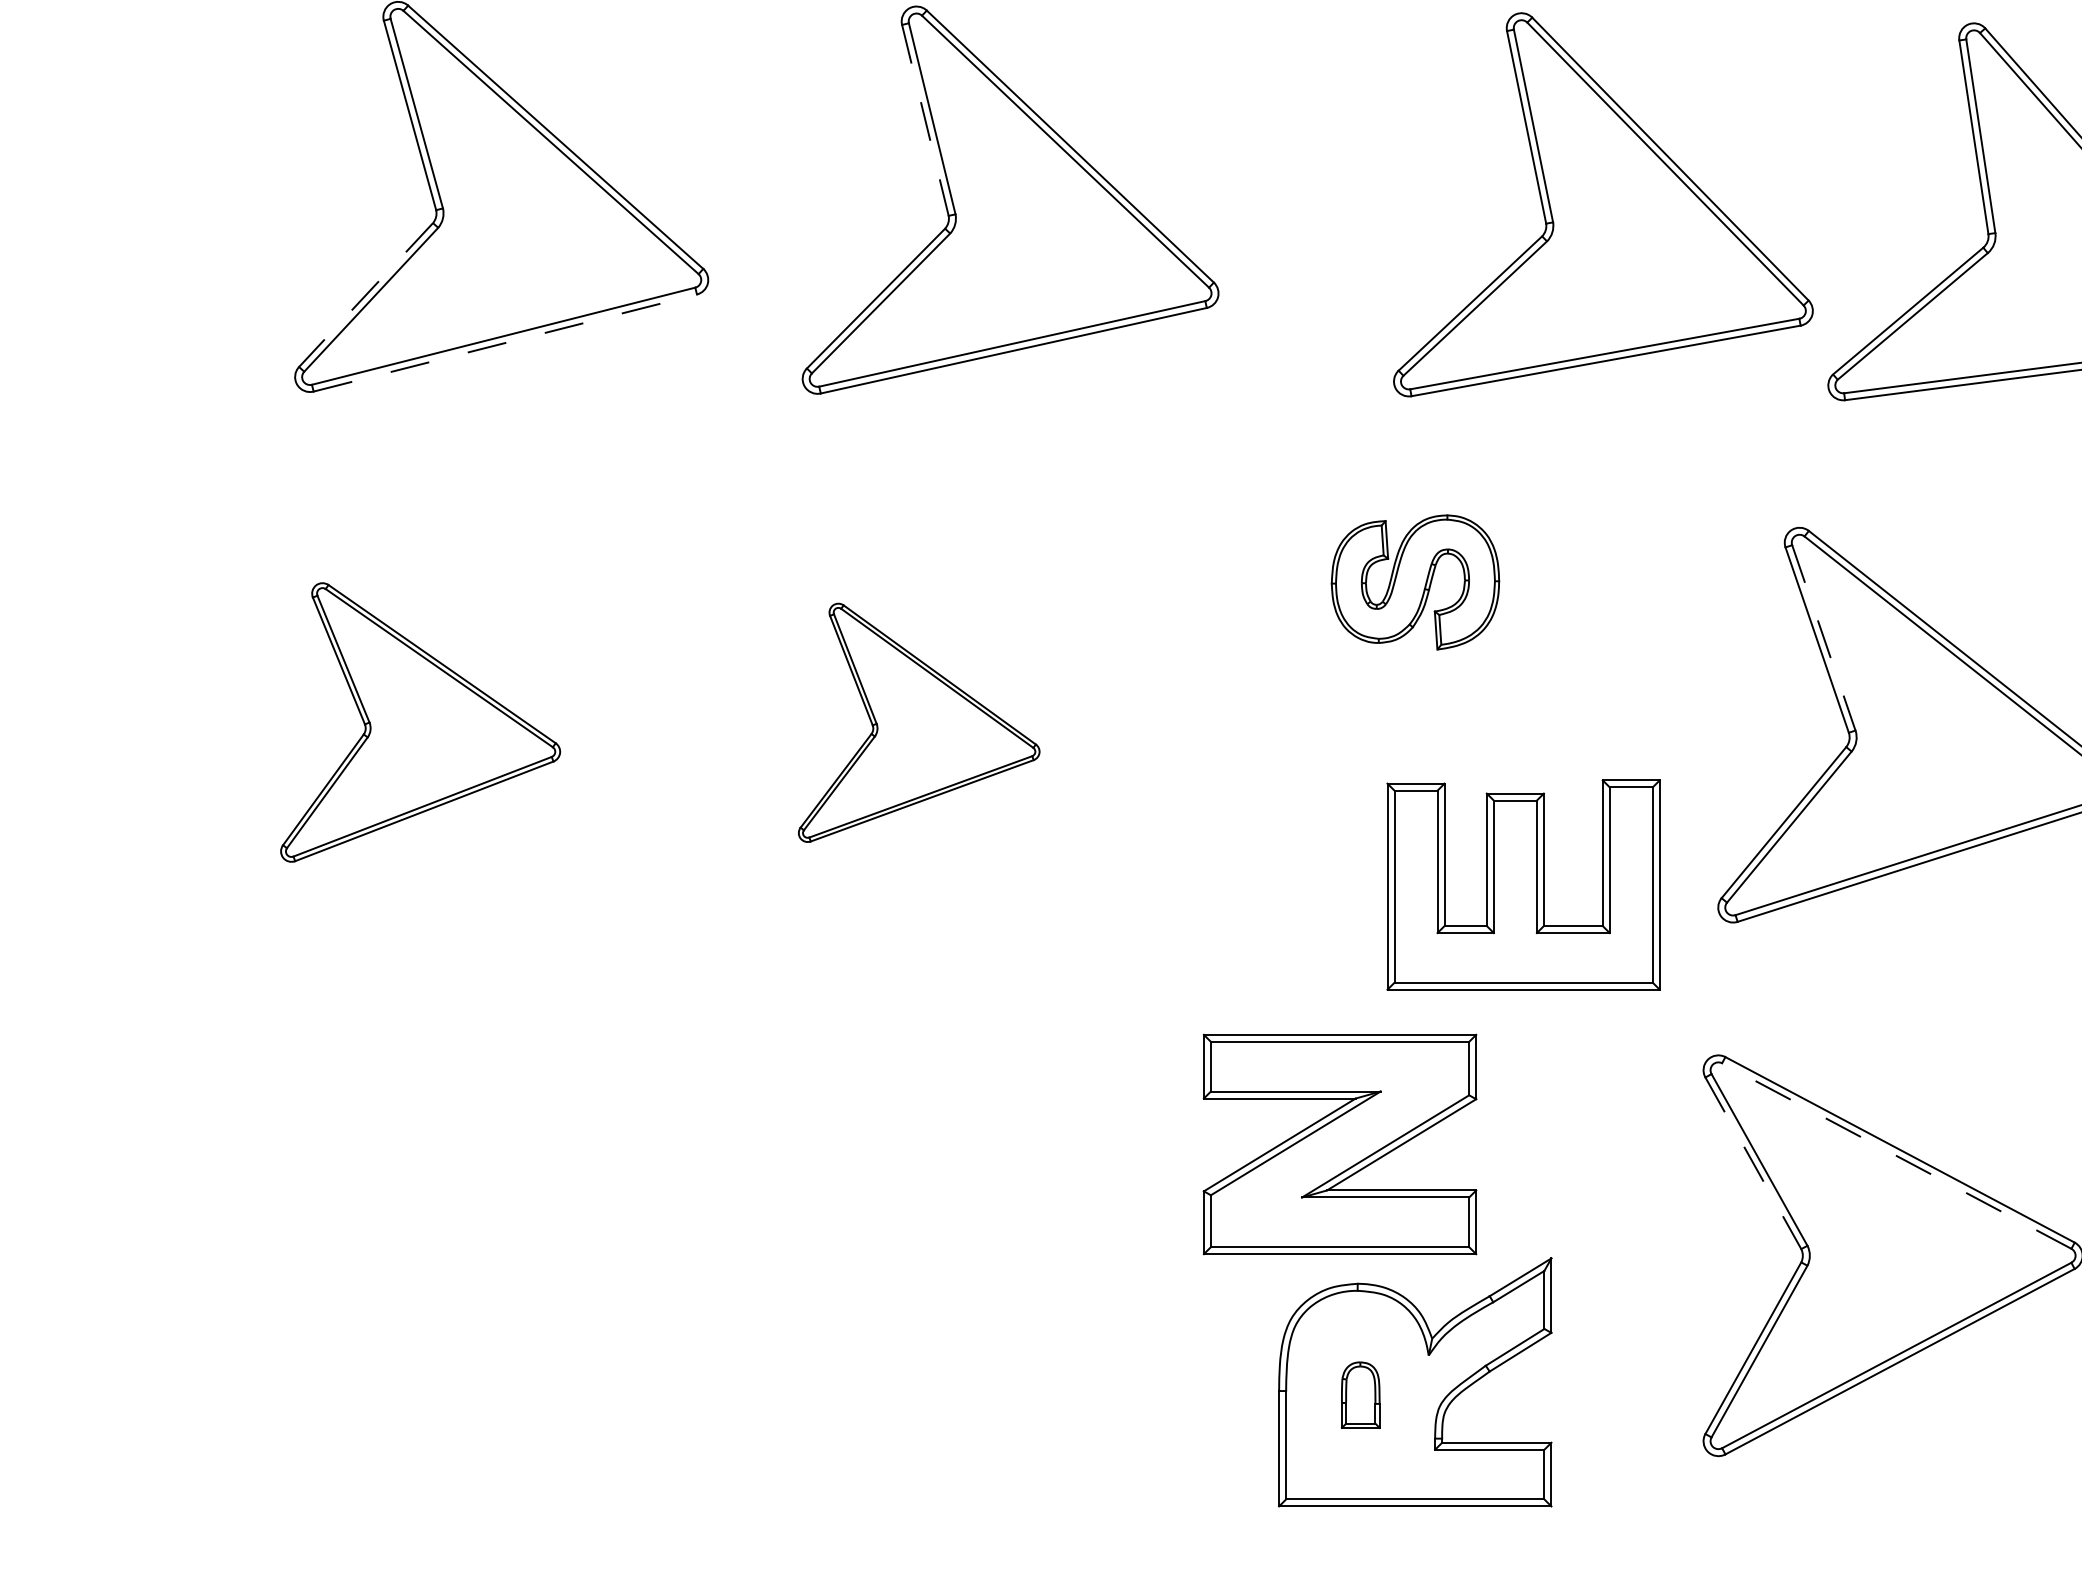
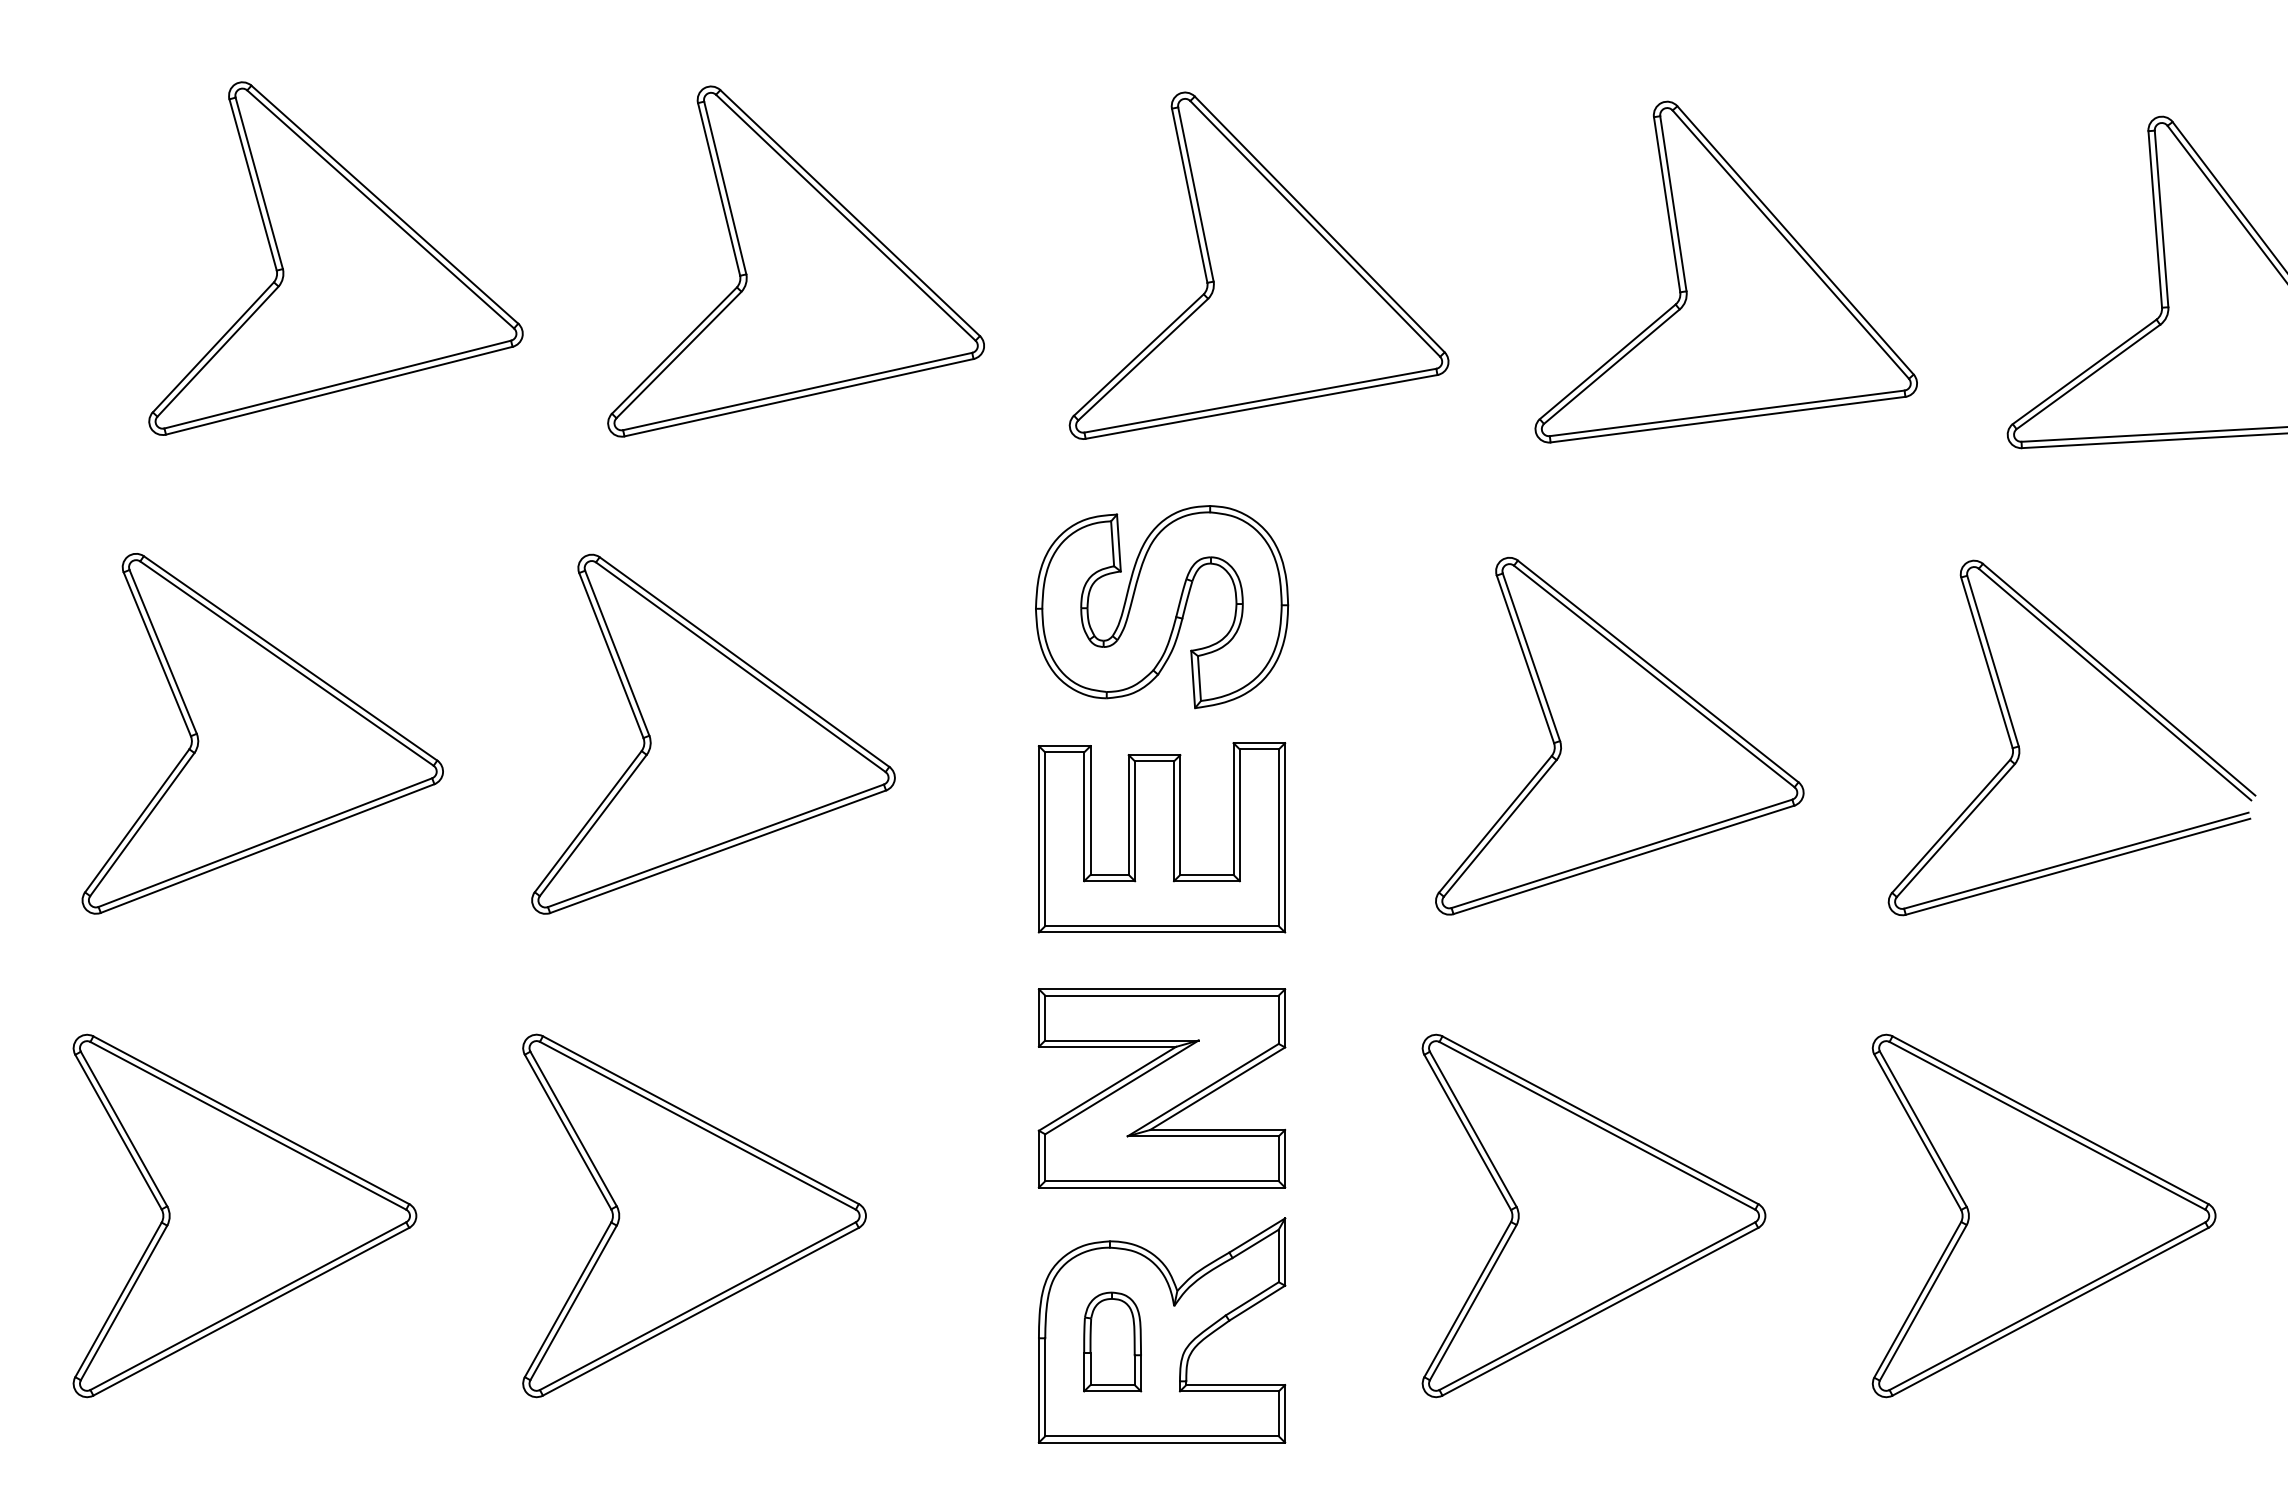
line: (925, 120) -> (719, 189), dashed -> solid
part: (1602, 204) -> (1258, 265), moved
line: (366, 295) -> (213, 347), dashed -> solid
line: (505, 342) -> (339, 390), dashed -> solid
part: (1415, 582) -> (1162, 607), size x1.67
line: (1823, 638) -> (1531, 657), dashed -> solid
part: (420, 722) -> (262, 733), size x1.43
part: (919, 722) -> (713, 733), size x1.67
part: (1523, 884) -> (1161, 837), moved
part: (1339, 1144) -> (1161, 1088), moved
line: (1896, 1155) -> (1597, 1125), dashed -> solid
line: (1753, 1163) -> (1467, 1132), dashed -> solid
part: (400, 1255) -> (244, 1215), added
part: (898, 1255) -> (694, 1215), added
part: (1360, 1394) -> (1112, 1341), size x1.67

